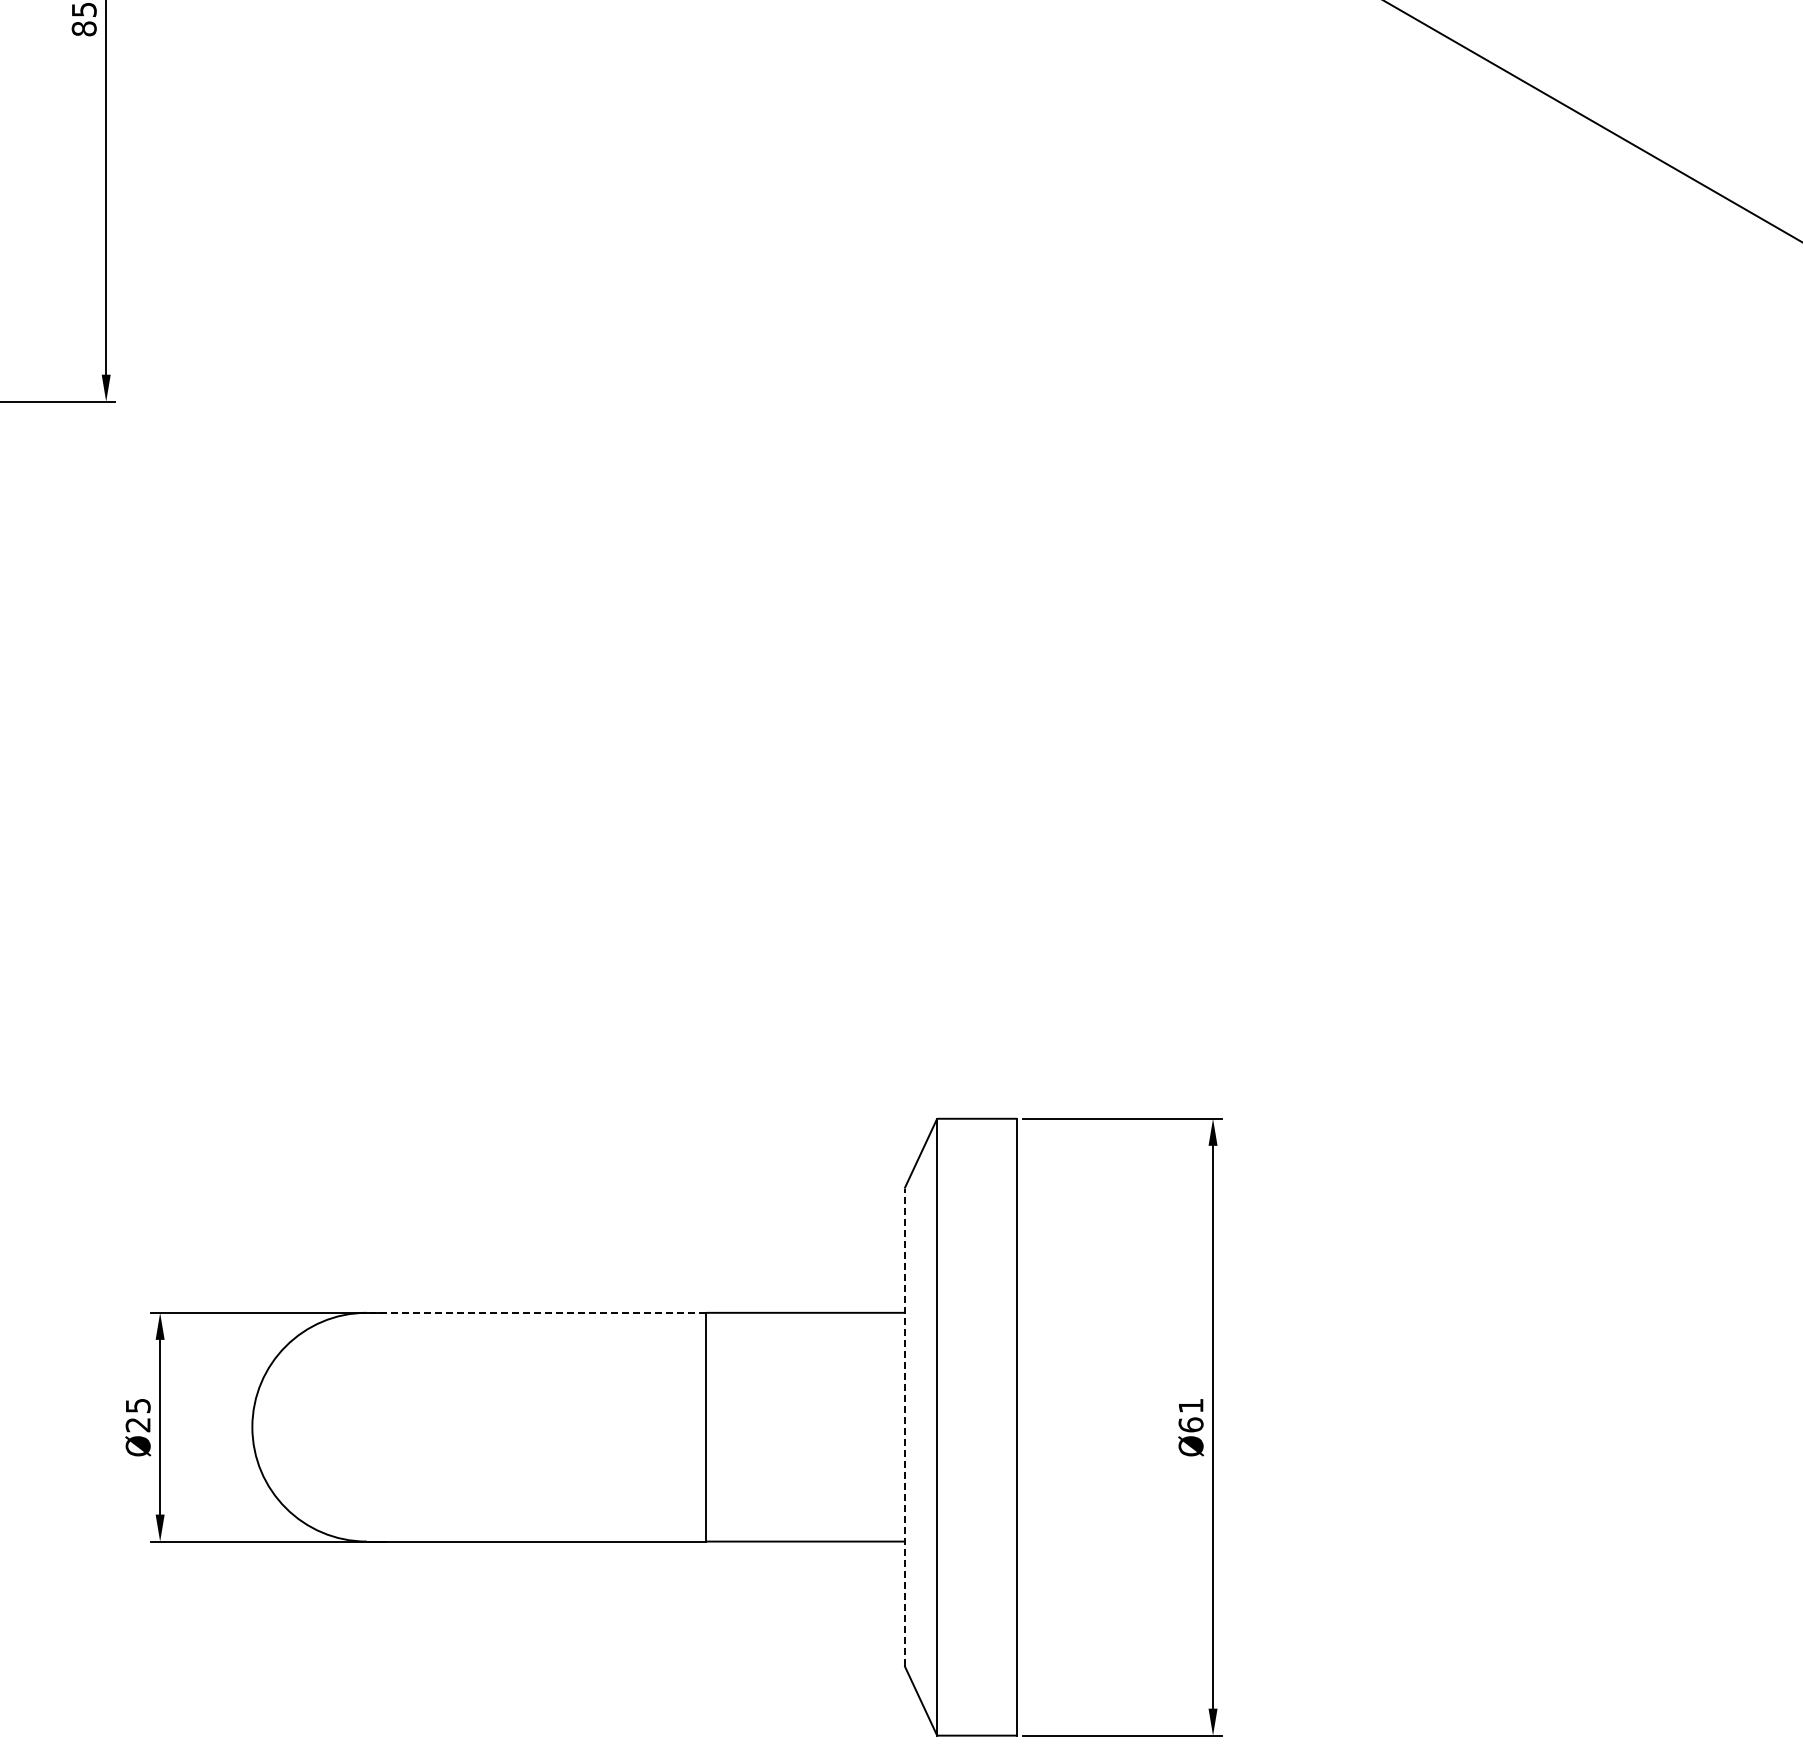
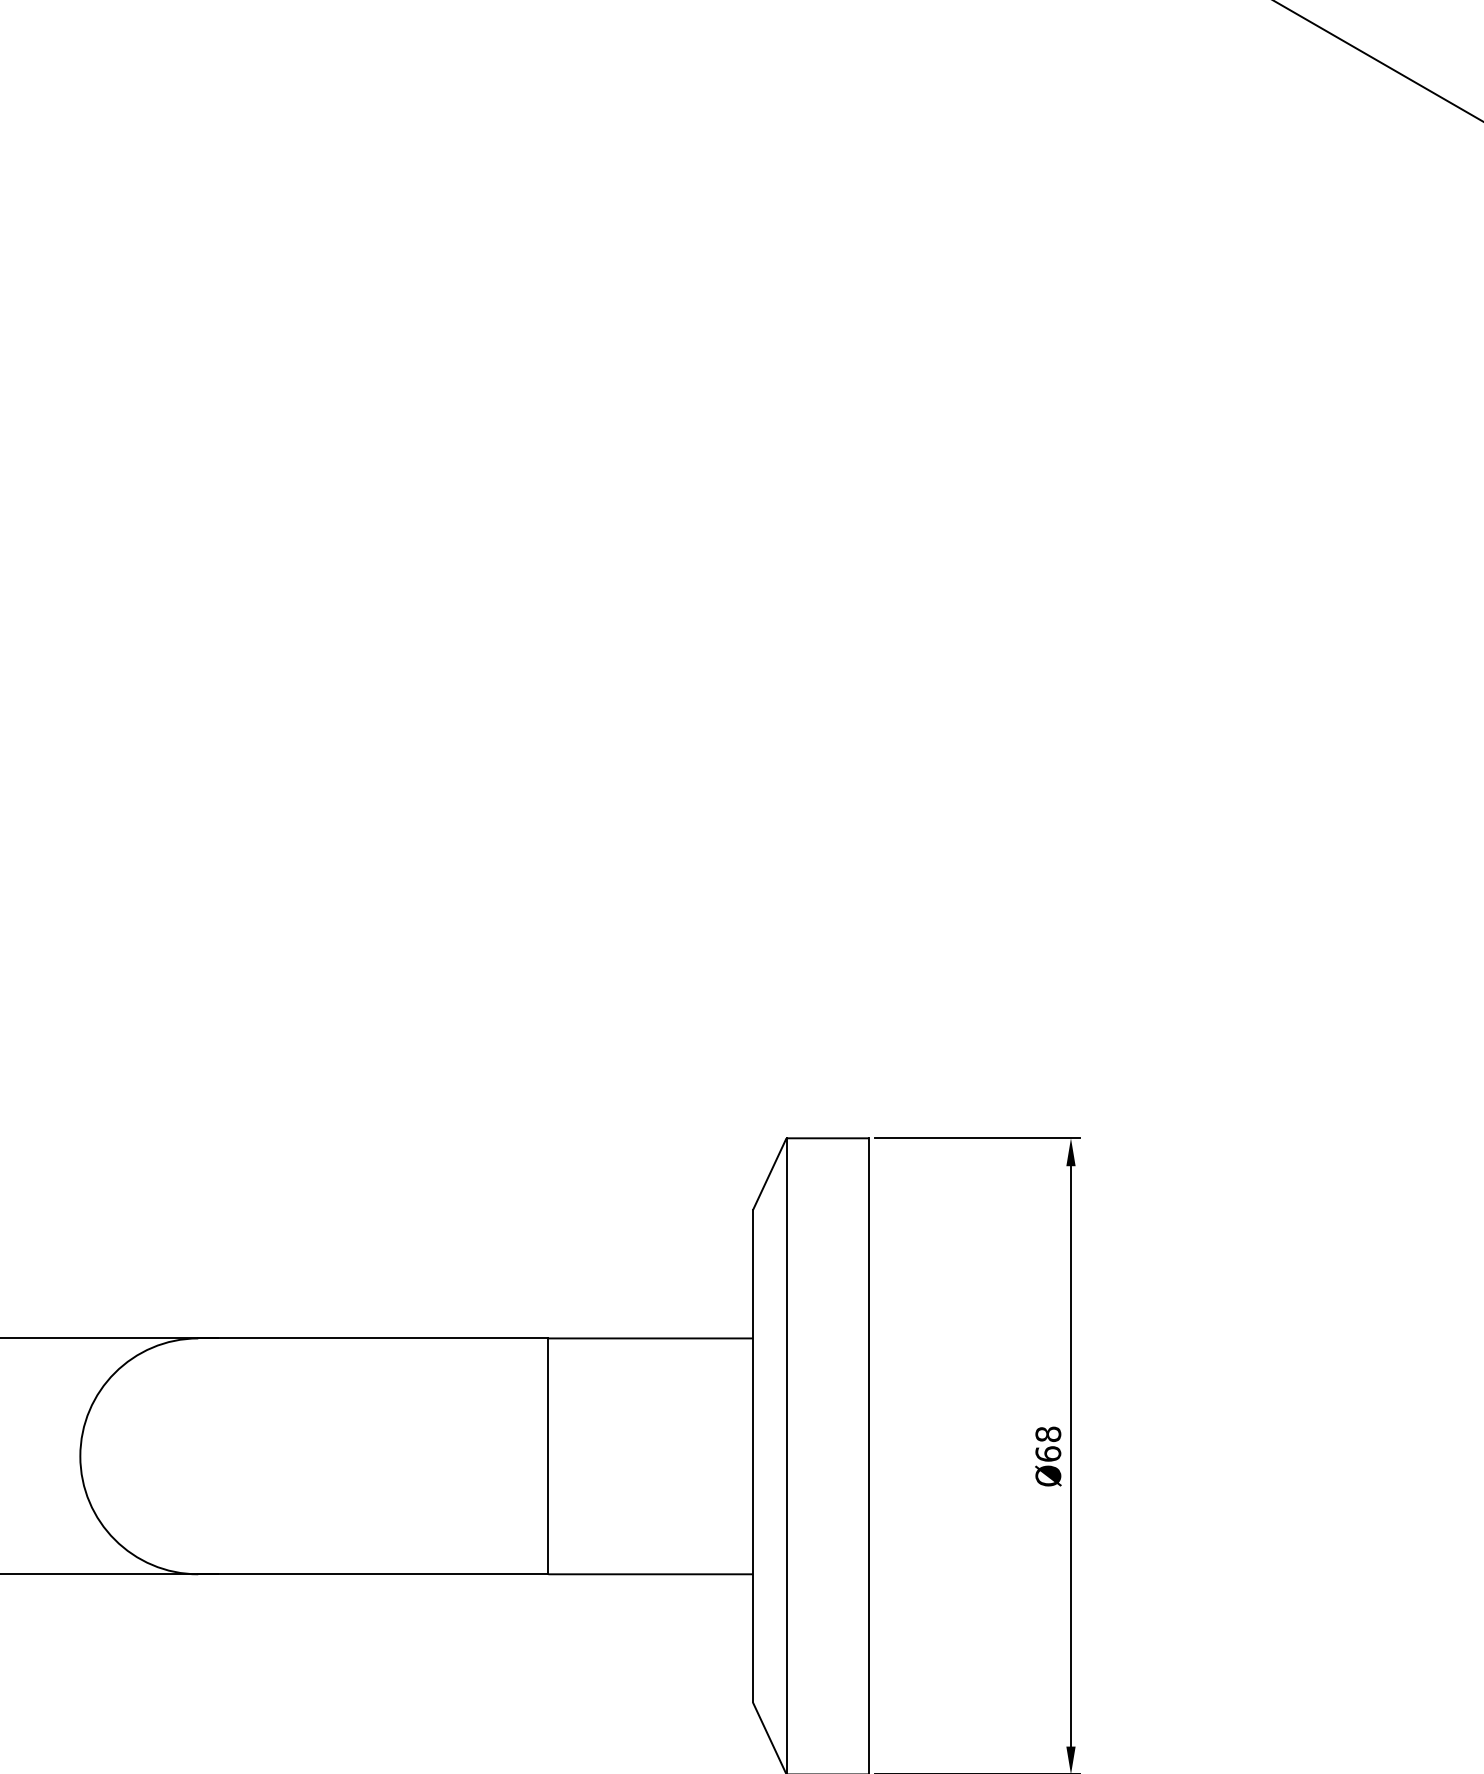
line: (536, 1312) -> (373, 1338), dashed -> solid
text: (1190, 1405) -> (1047, 1433), Ø61 -> Ø68
line: (904, 1427) -> (752, 1456), dashed -> solid

